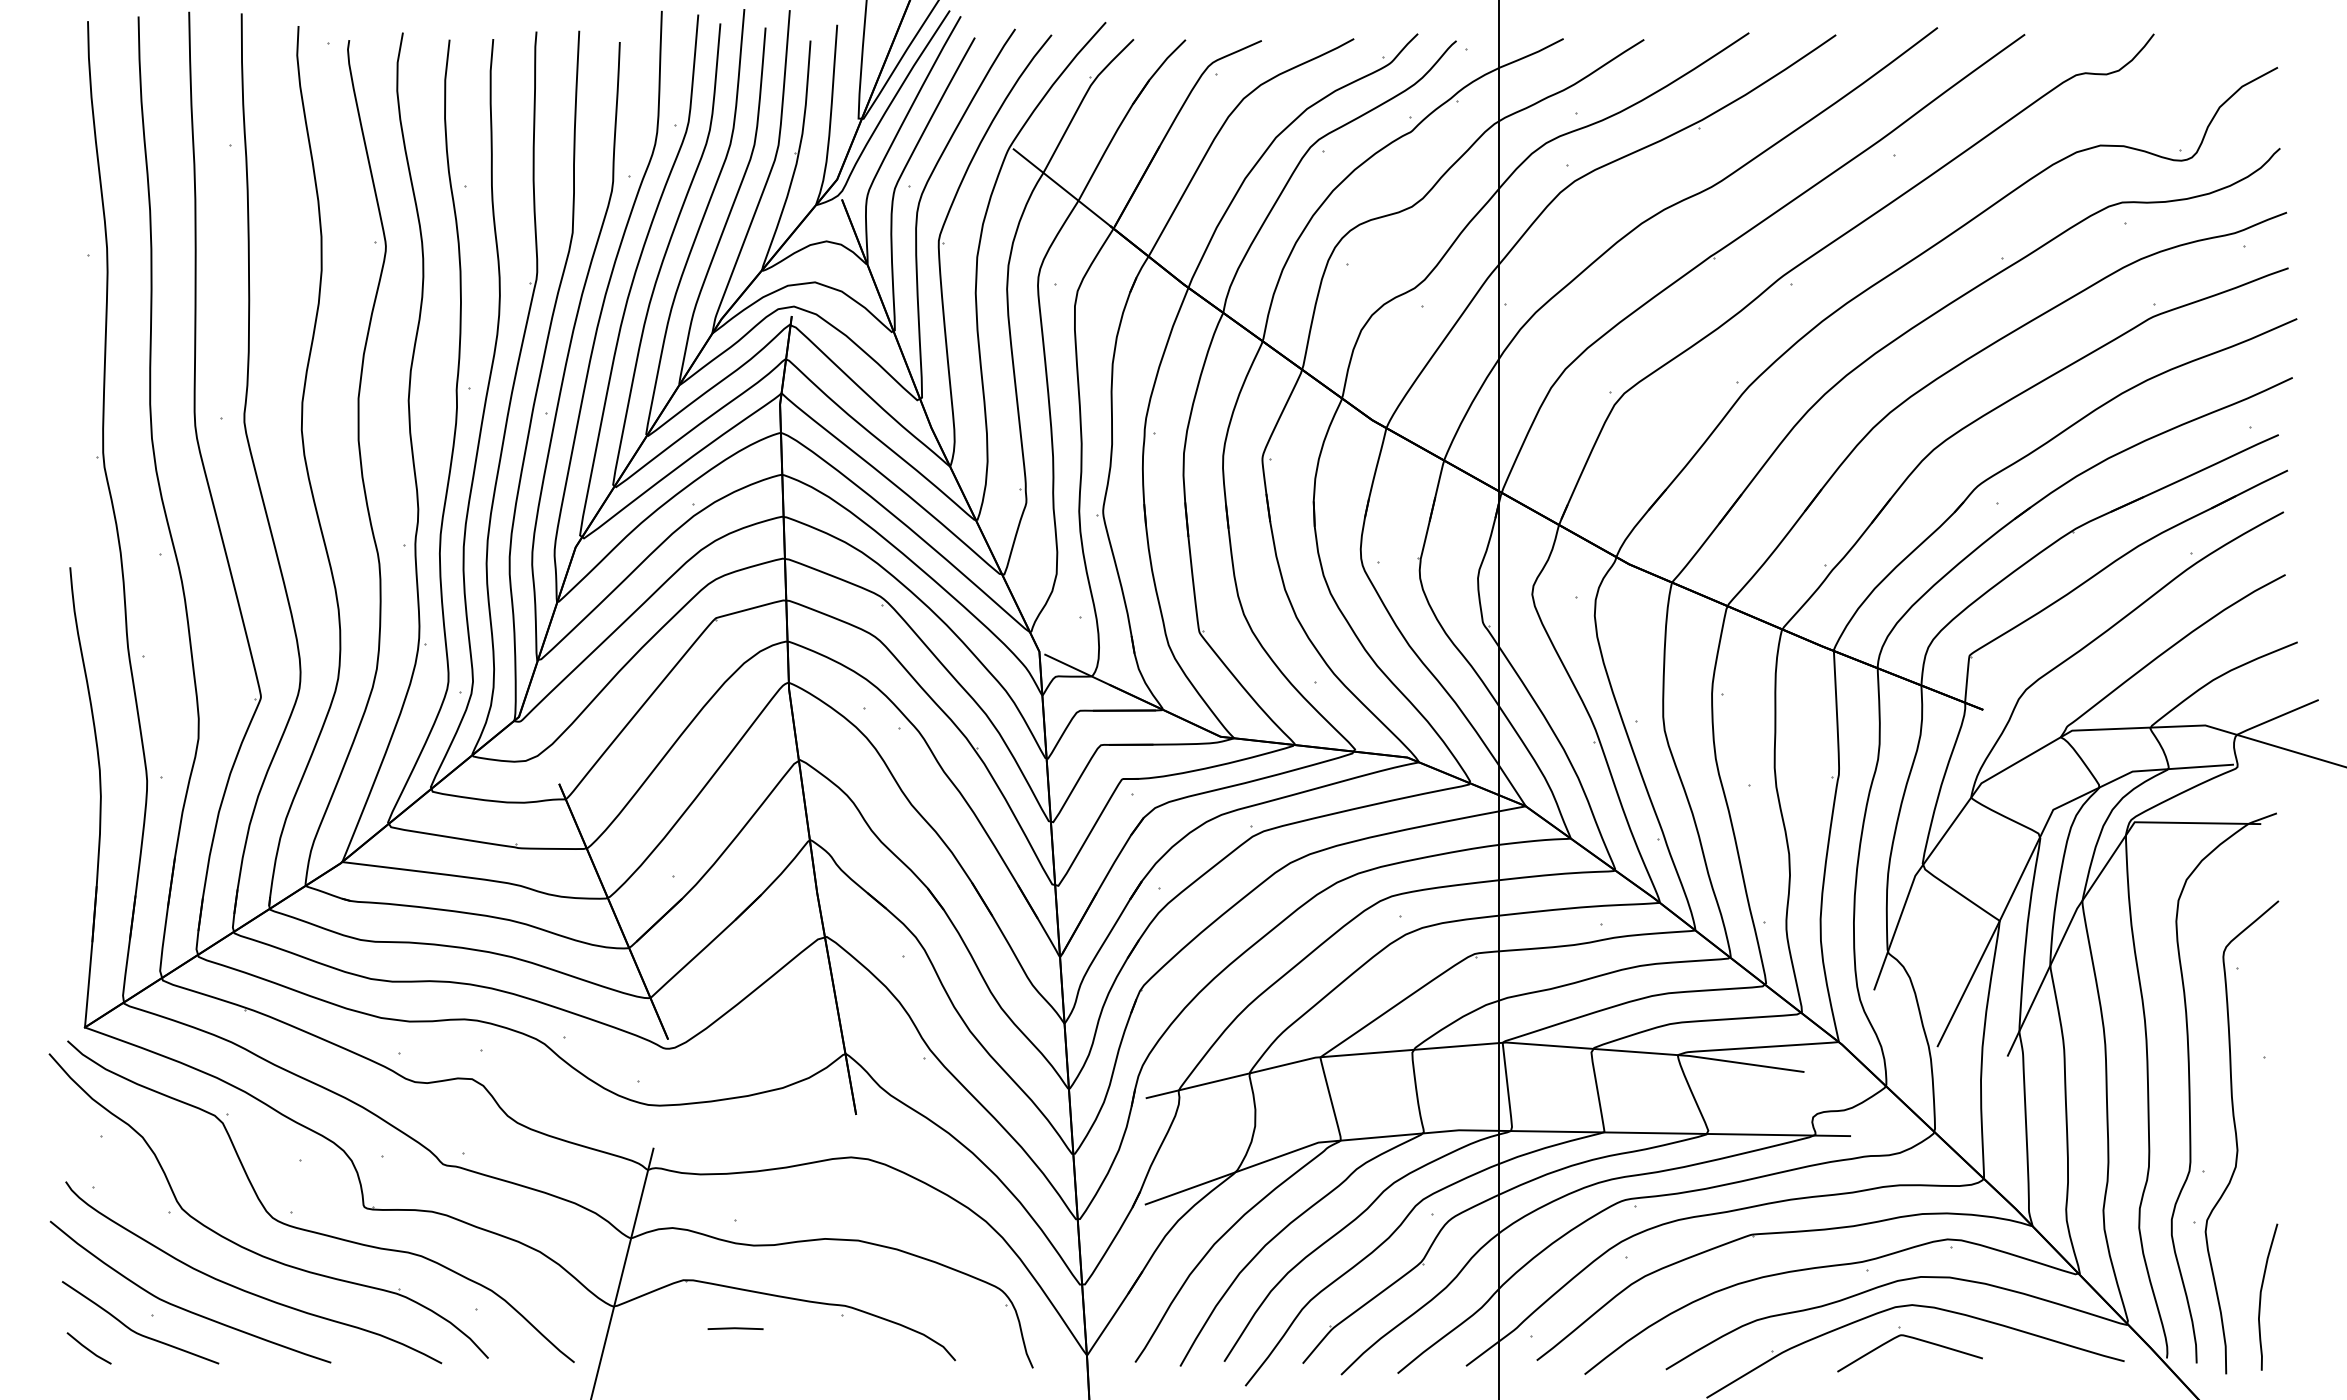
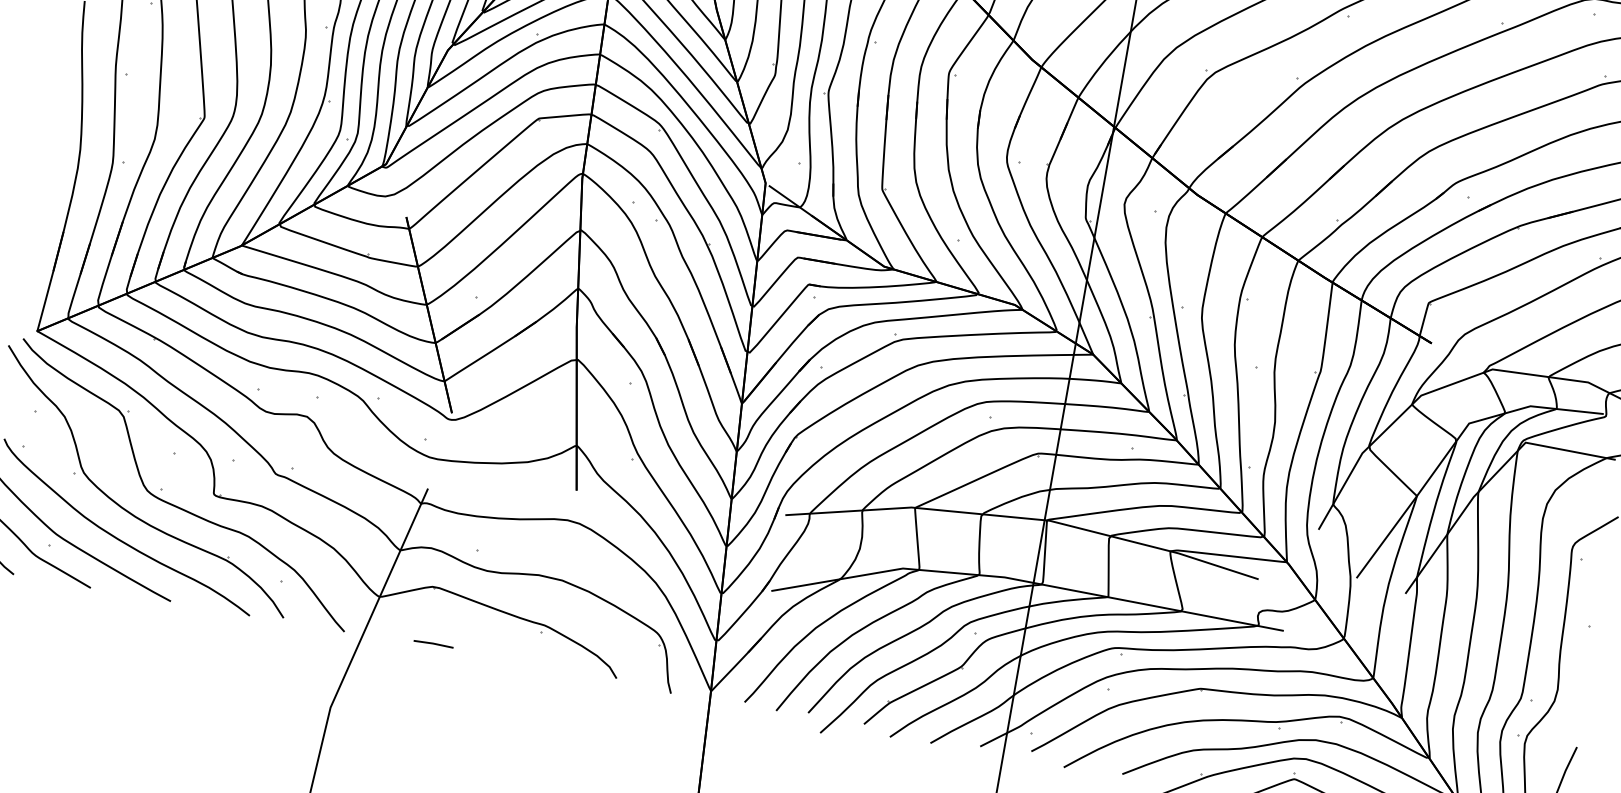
line: (735, 1328) -> (433, 643), moved

